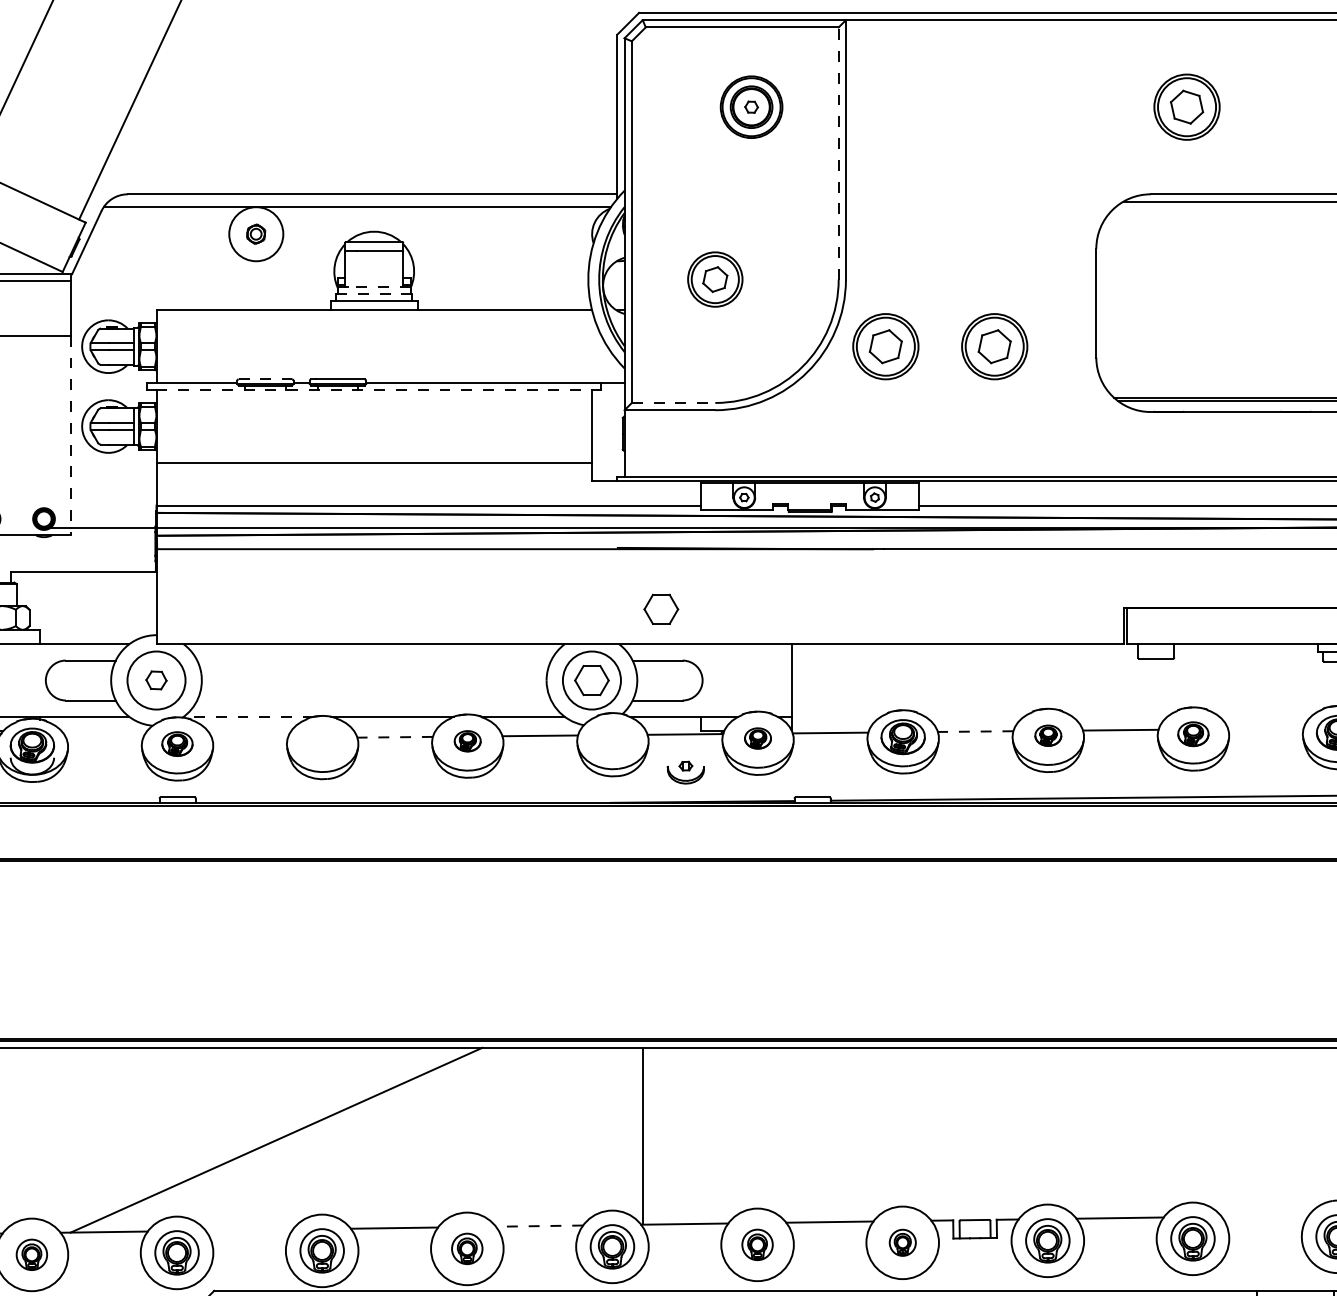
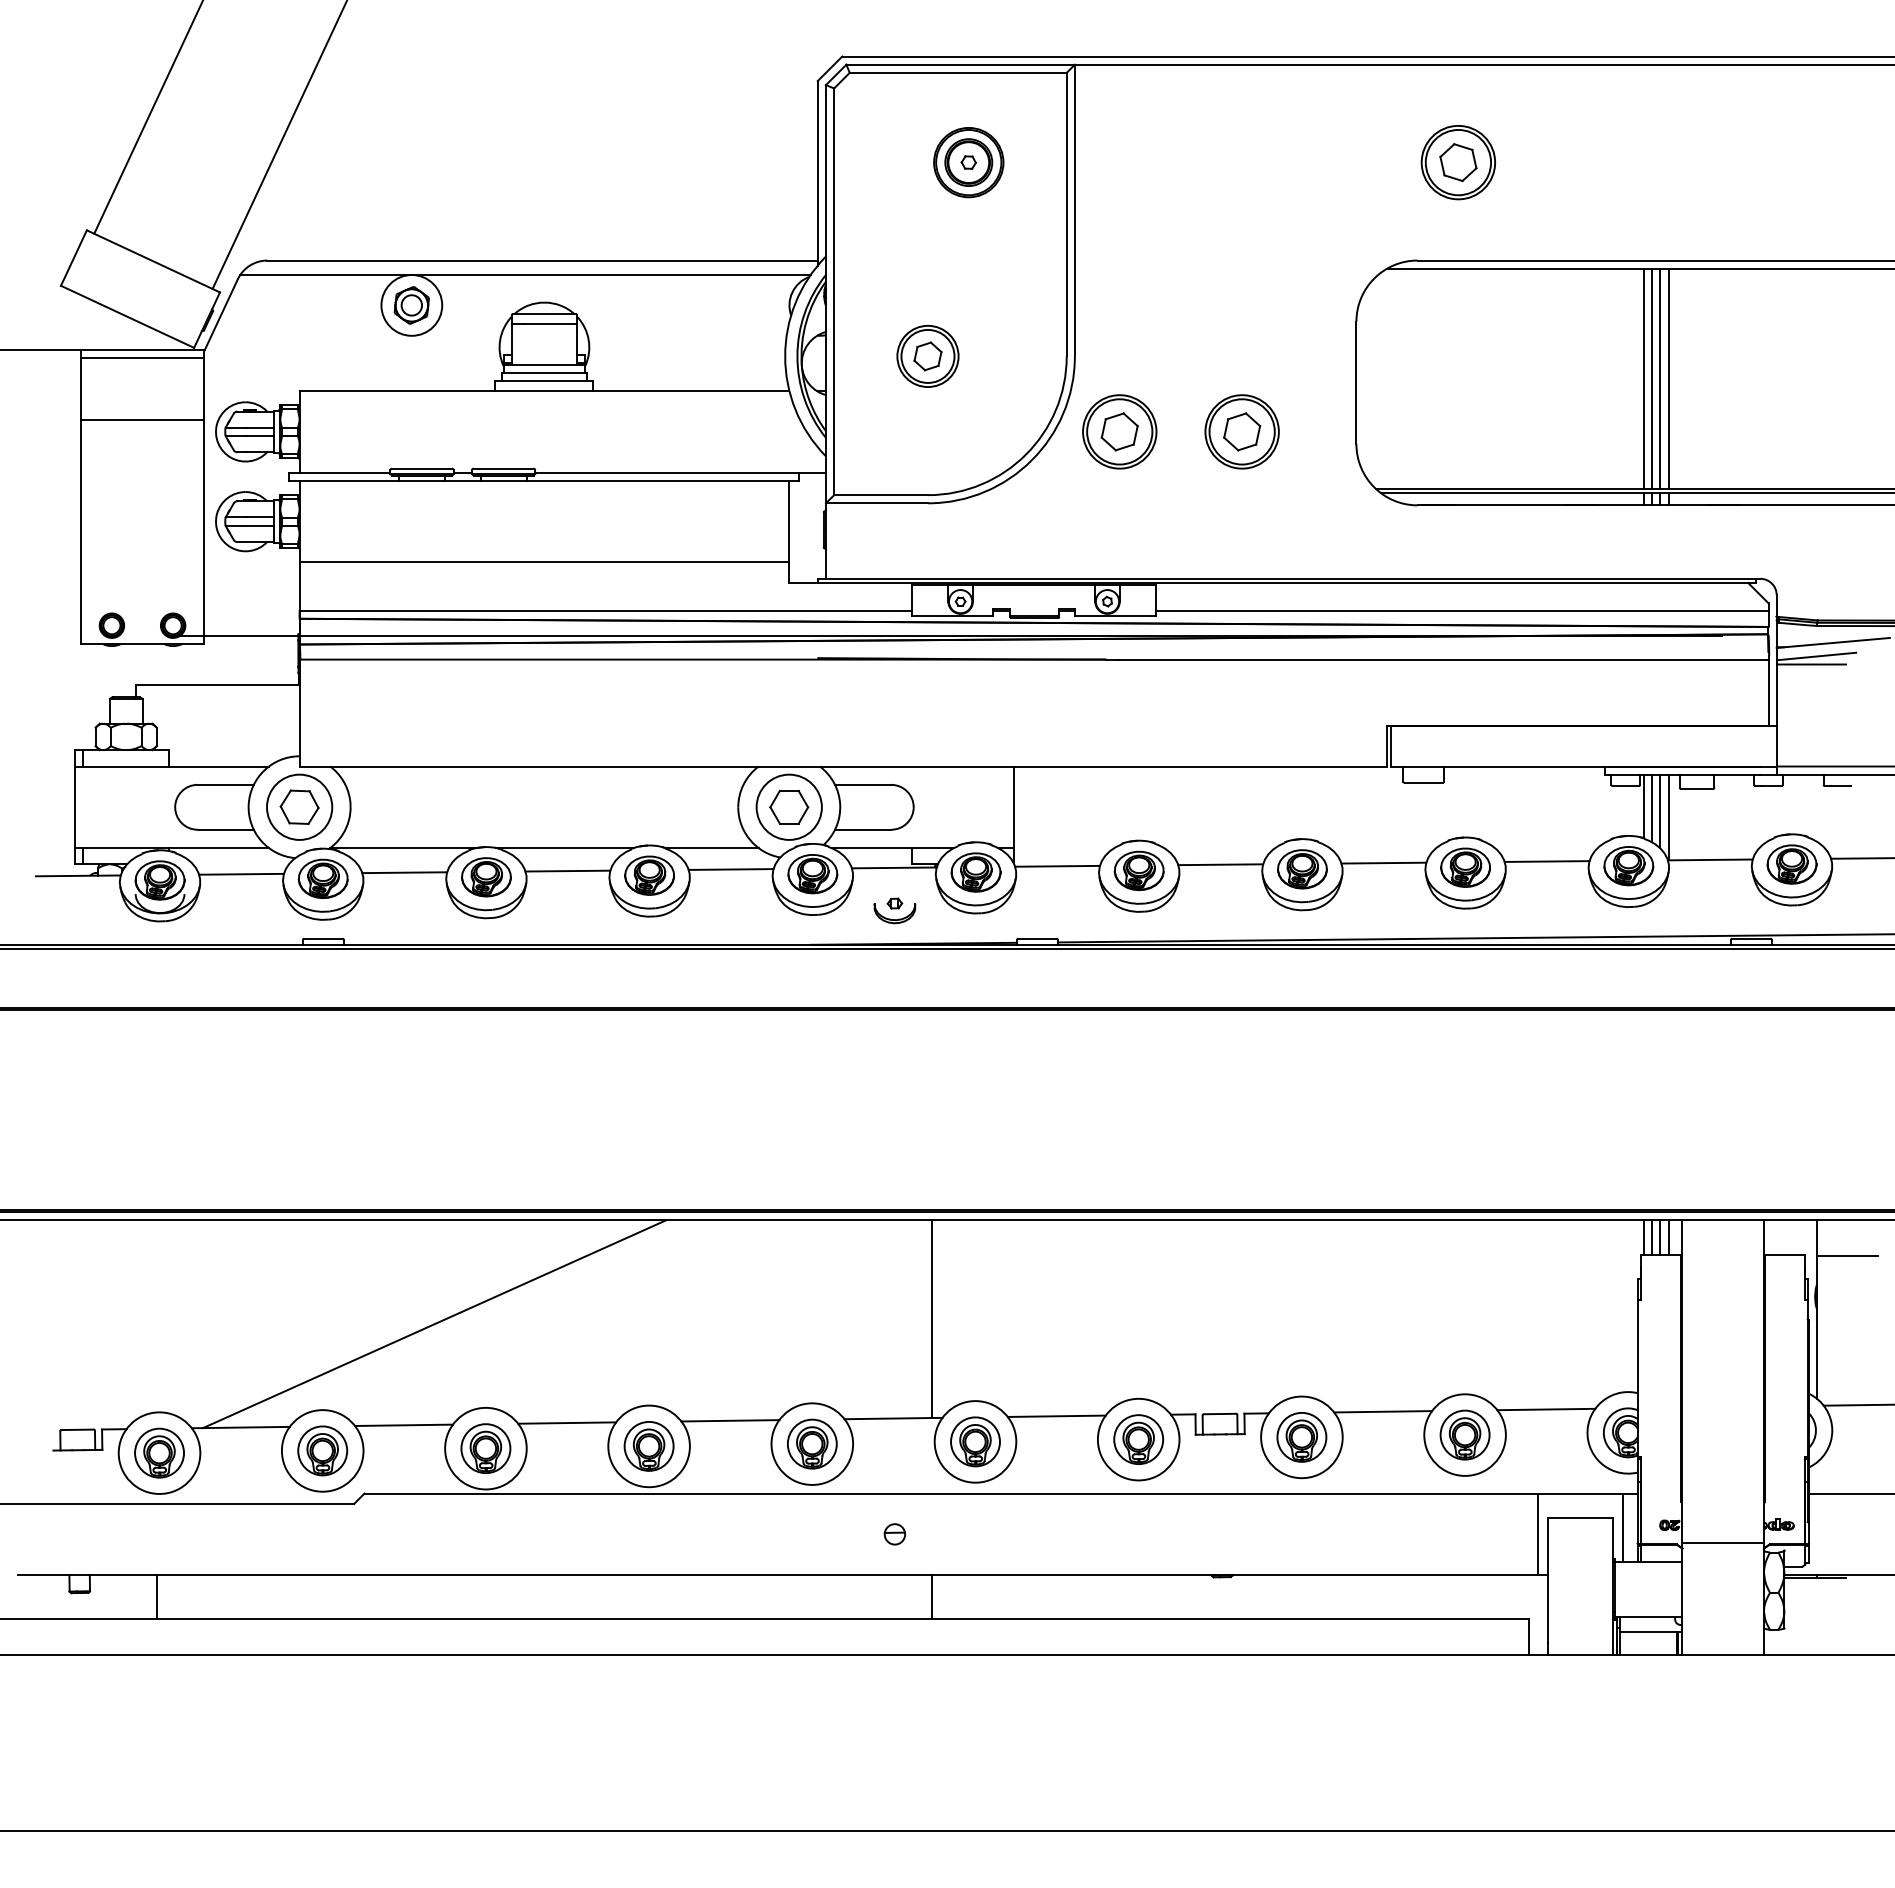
line: (838, 153) -> (1066, 214), dashed -> solid
part: (256, 234) -> (411, 305), size x1.67
line: (378, 286) -> (549, 364), dashed -> solid
line: (374, 293) -> (544, 372), dashed -> solid
line: (265, 379) -> (422, 468), dashed -> solid
line: (374, 389) -> (544, 480), dashed -> solid
line: (673, 403) -> (881, 495), dashed -> solid
line: (71, 436) -> (203, 532), dashed -> solid
part: (661, 608) -> (867, 726), removed
part: (156, 679) -> (299, 806), size x1.67
line: (248, 717) -> (402, 848), dashed -> solid
line: (1265, 728) -> (1546, 861), added
line: (975, 731) -> (1220, 864), dashed -> solid
part: (1193, 734) -> (1465, 867), size x1.43
part: (1048, 735) -> (1302, 869), size x1.67
line: (394, 737) -> (567, 871), dashed -> solid
line: (249, 738) -> (404, 872), added
part: (757, 738) -> (975, 872), size x1.67
line: (104, 739) -> (241, 873), added
part: (612, 740) -> (812, 874), added
part: (467, 741) -> (649, 875), size x1.67
part: (322, 742) -> (486, 877), added
part: (176, 743) -> (322, 878), size x1.43
line: (643, 1136) -> (932, 1319), moved
line: (1265, 1216) -> (1546, 1409), added
line: (539, 1225) -> (730, 1420), dashed -> solid
line: (248, 1229) -> (403, 1424), added
part: (902, 1242) -> (1138, 1439), size x1.67
part: (757, 1244) -> (975, 1441), size x1.43
part: (466, 1248) -> (648, 1446), size x1.43
part: (31, 1254) -> (159, 1452), size x1.43

